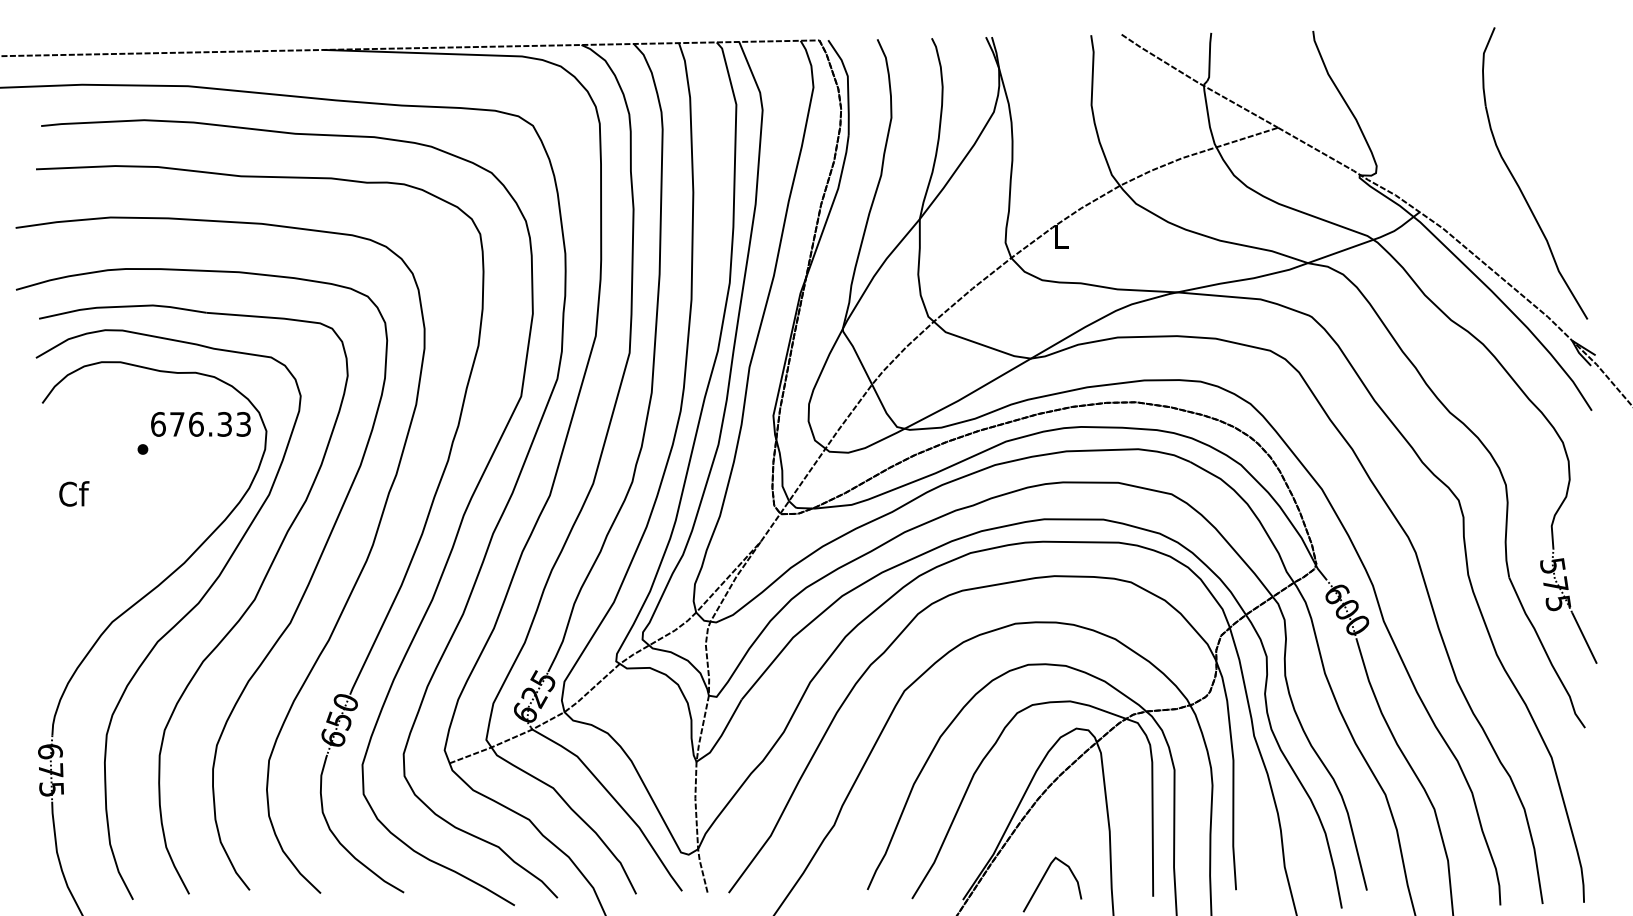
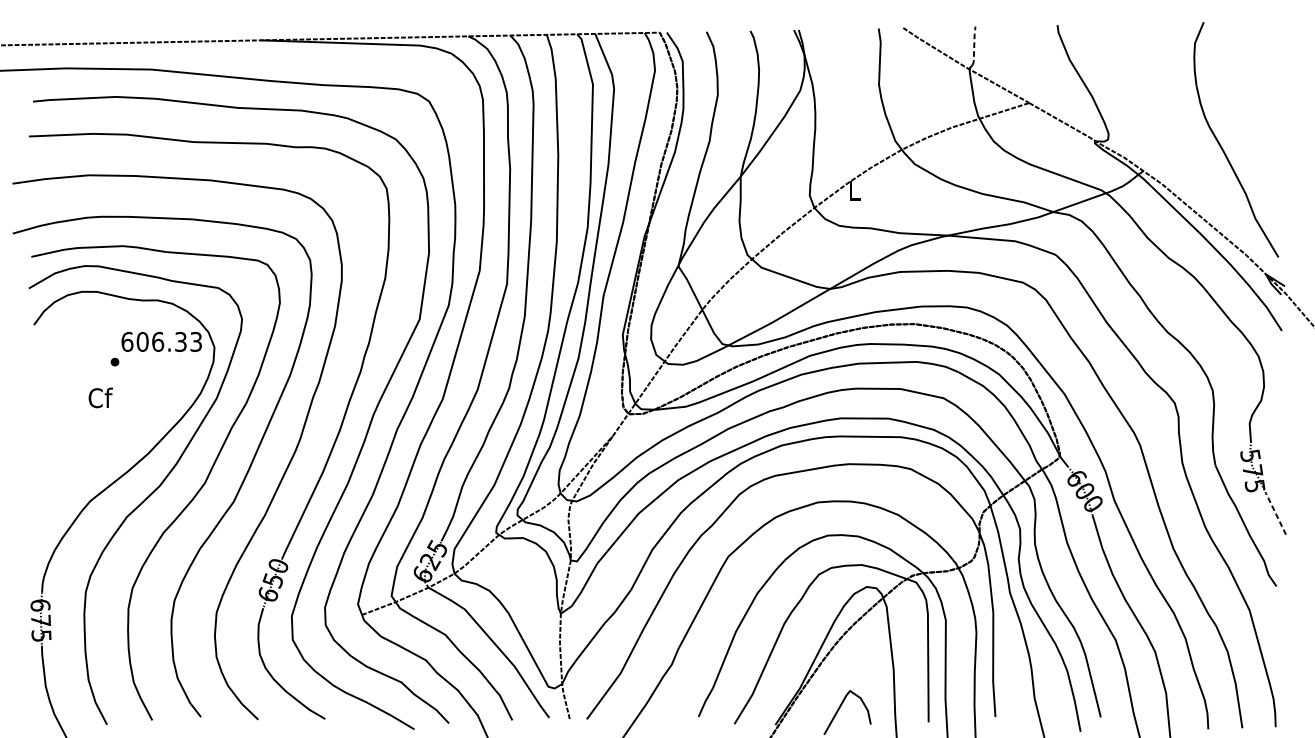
line: (1209, 56) -> (974, 45), solid -> dashed
text: (177, 424) -> (142, 342), 676.33 -> 606.33
text: (74, 493) -> (100, 397), moved
line: (1584, 637) -> (1276, 513), solid -> dashed

